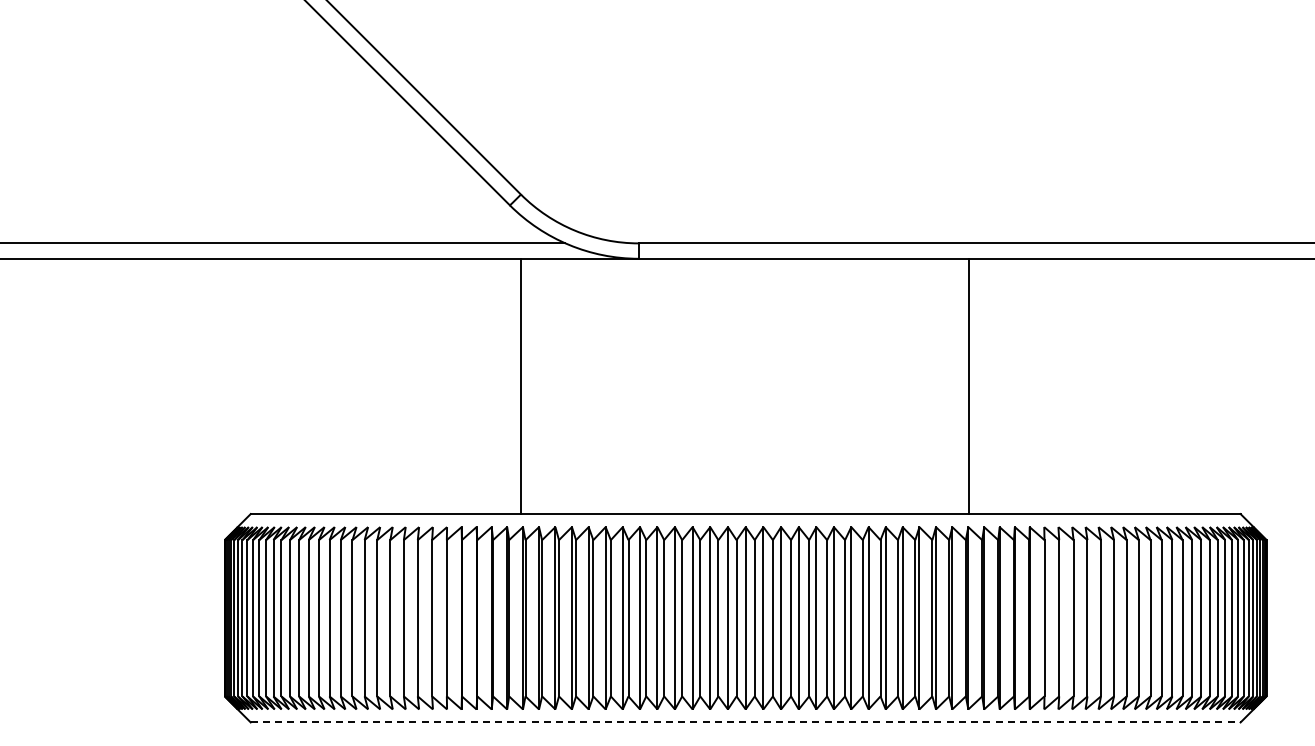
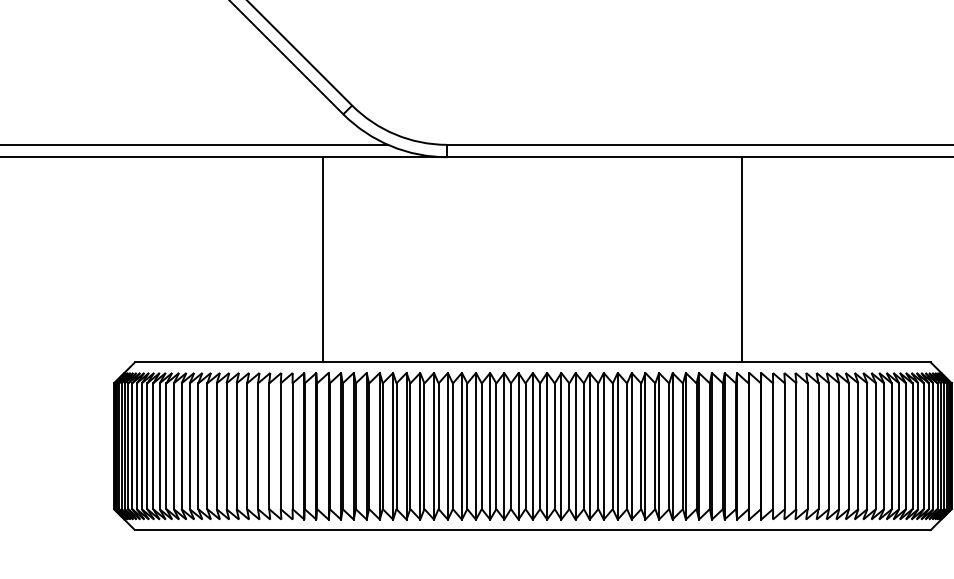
line: (521, 386) -> (323, 259), moved
line: (969, 386) -> (742, 259), moved
line: (745, 722) -> (532, 530), dashed -> solid

